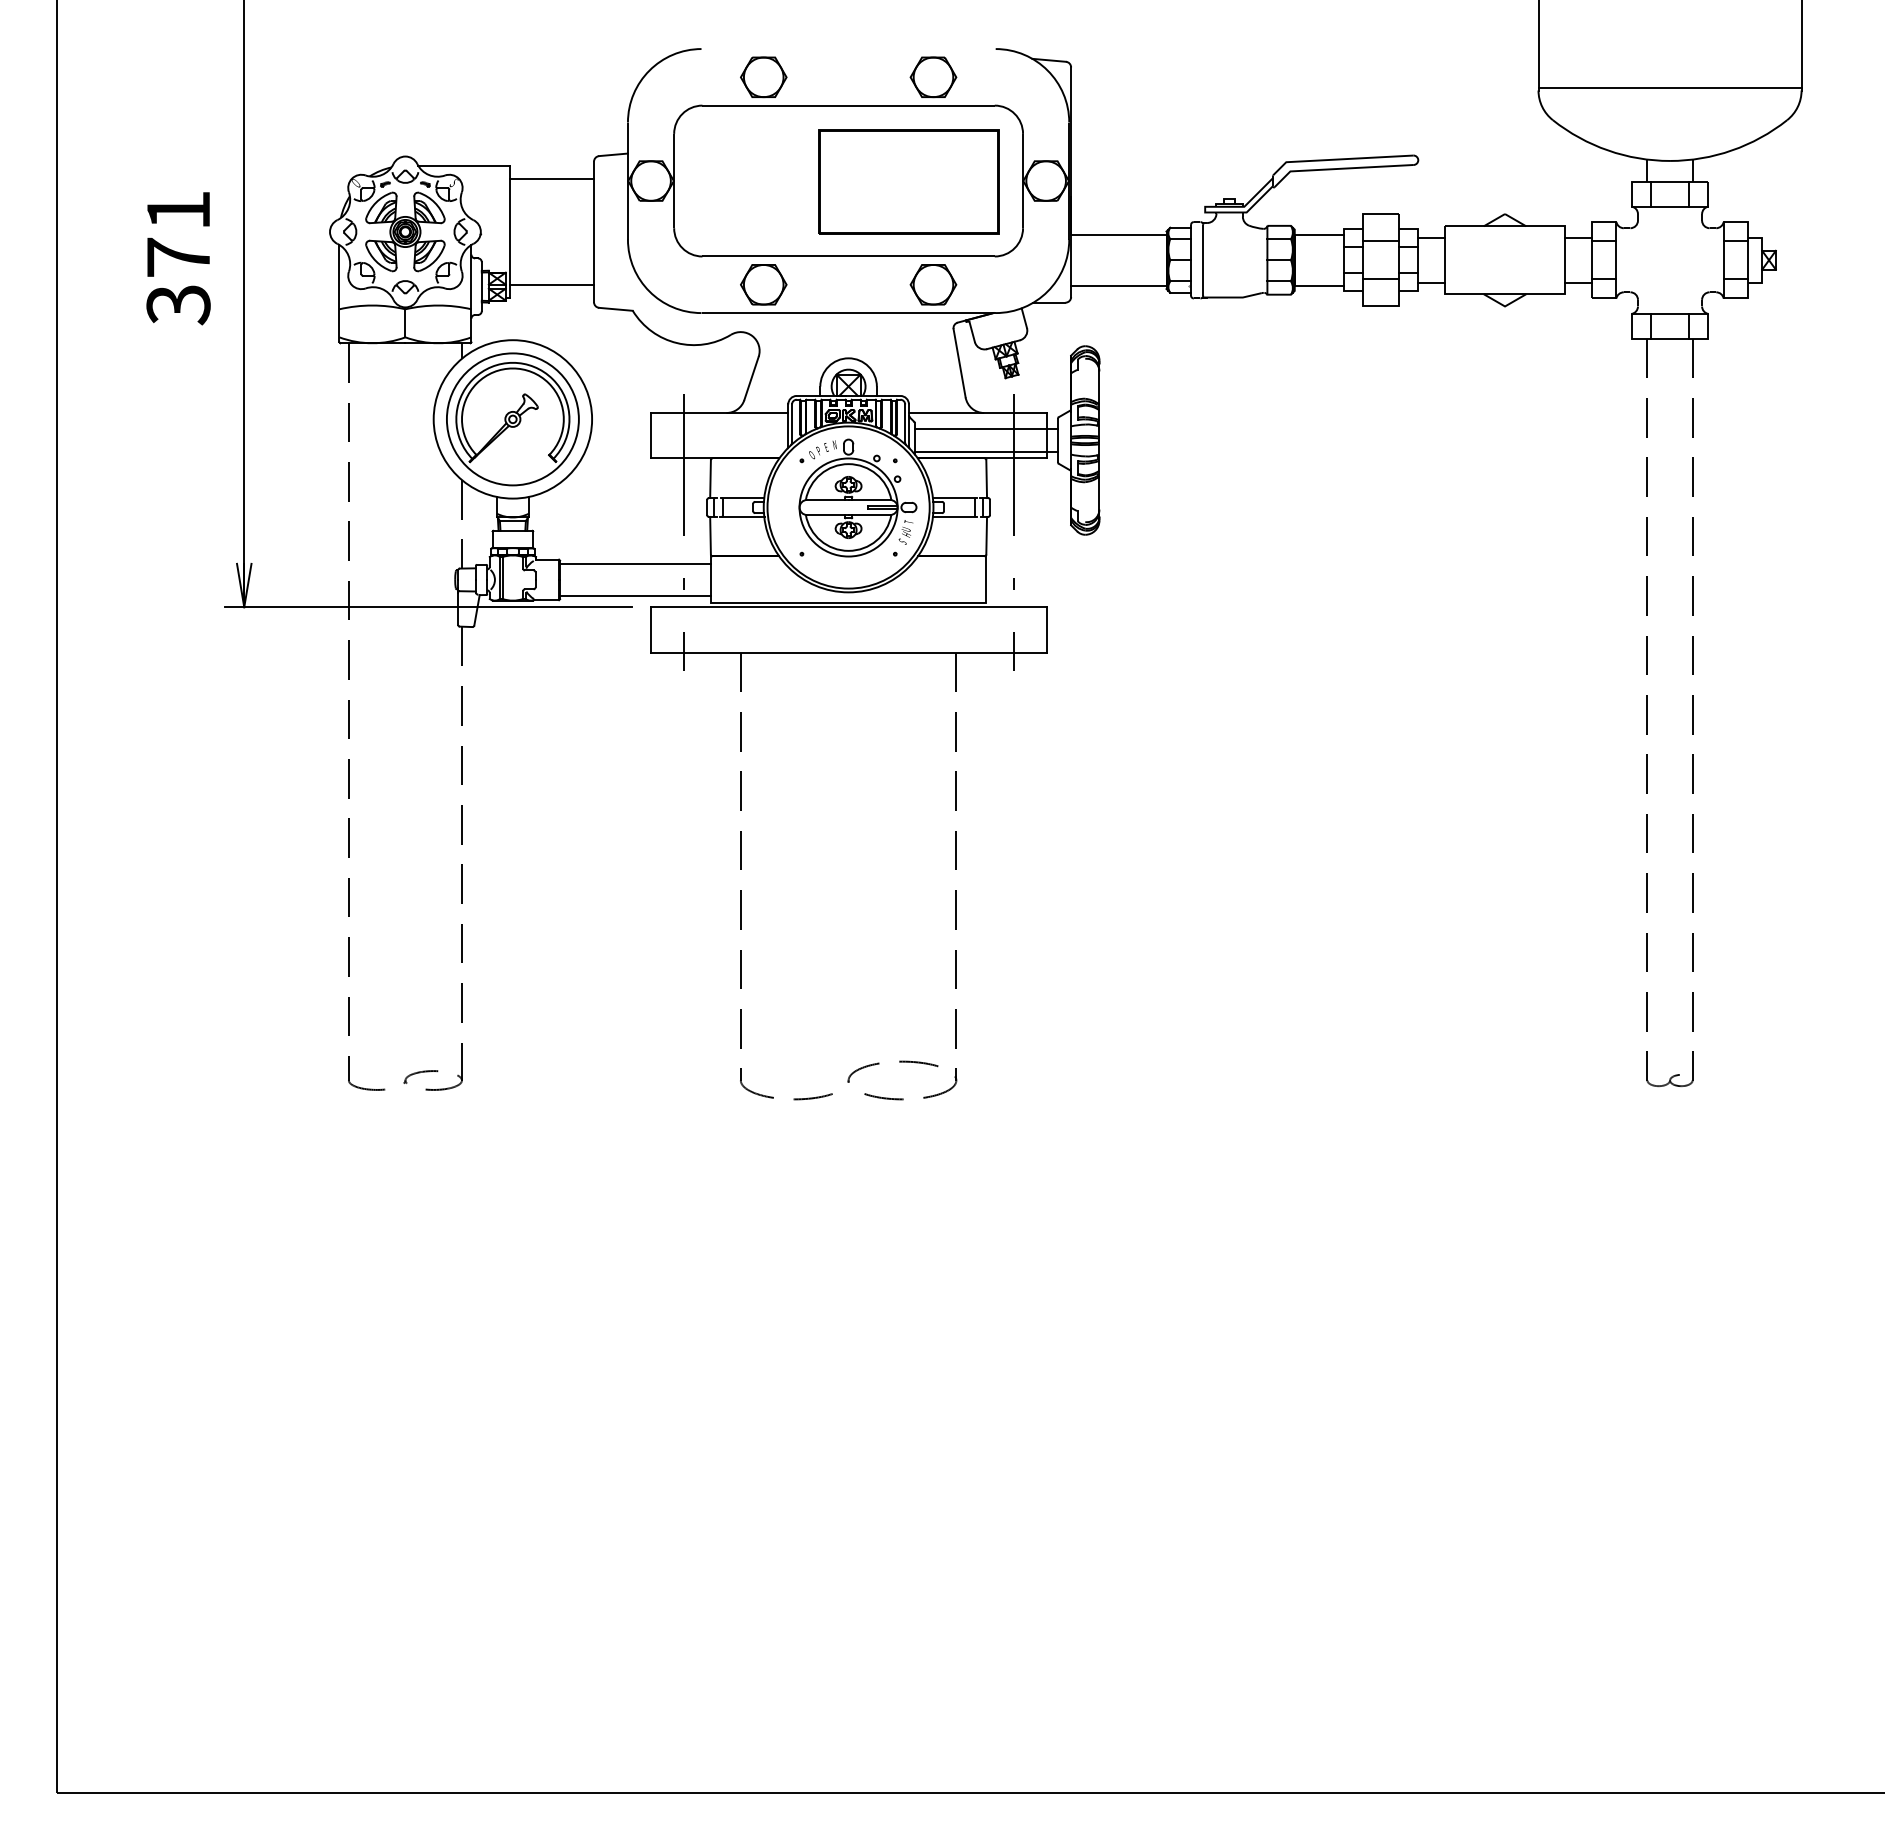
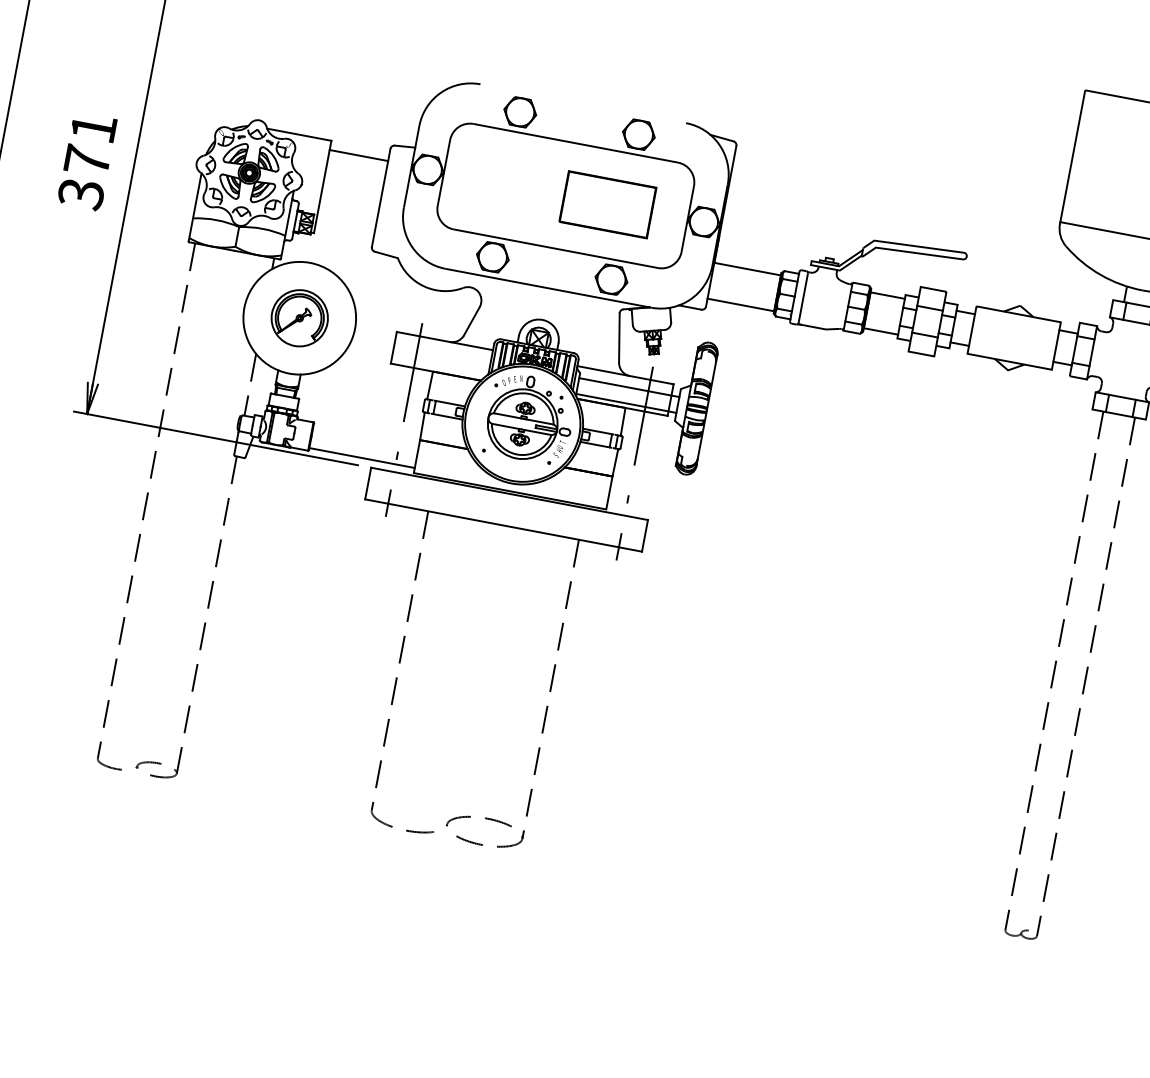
part: (908, 181) -> (607, 204), size x0.7
line: (552, 284) -> (345, 229), removed
part: (512, 419) -> (299, 318), size x0.6
line: (635, 563) -> (366, 435), removed

